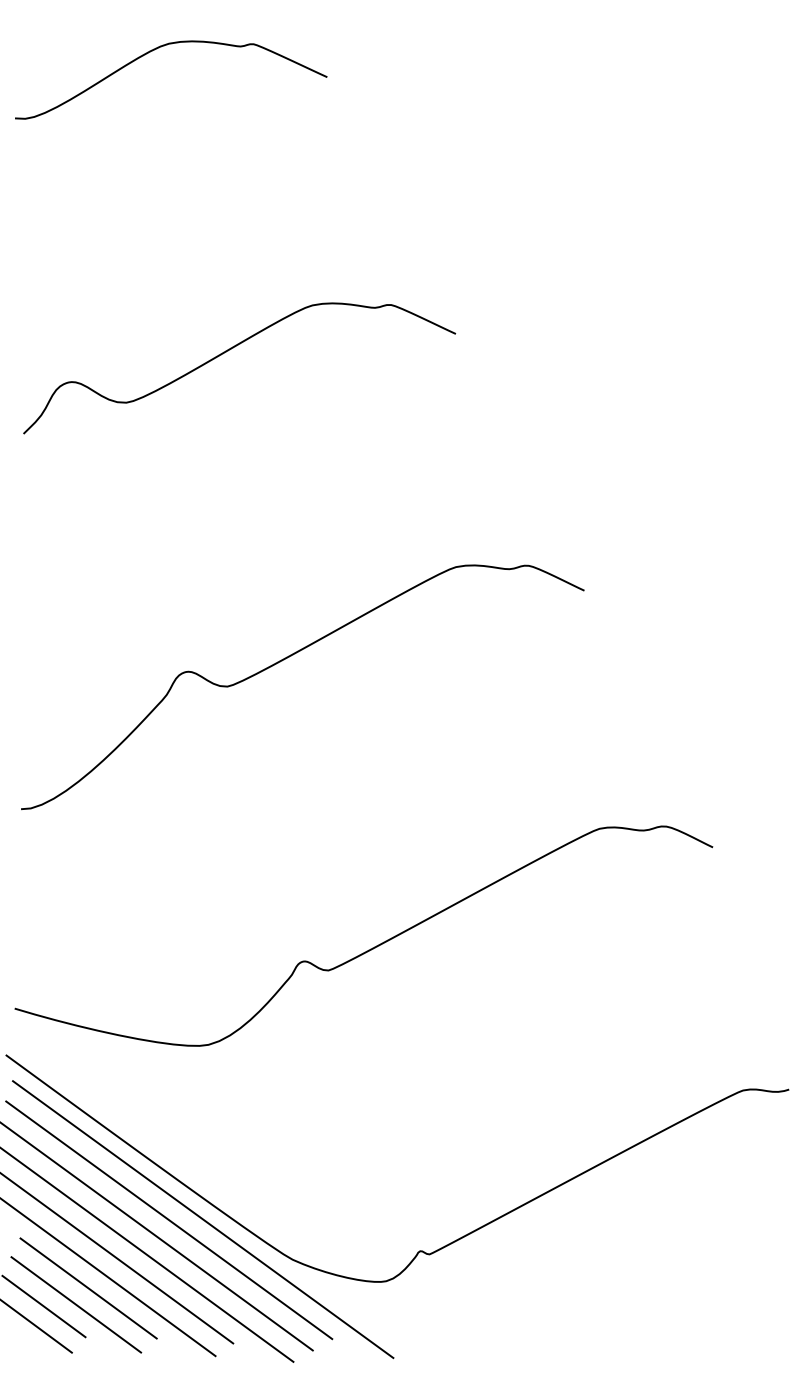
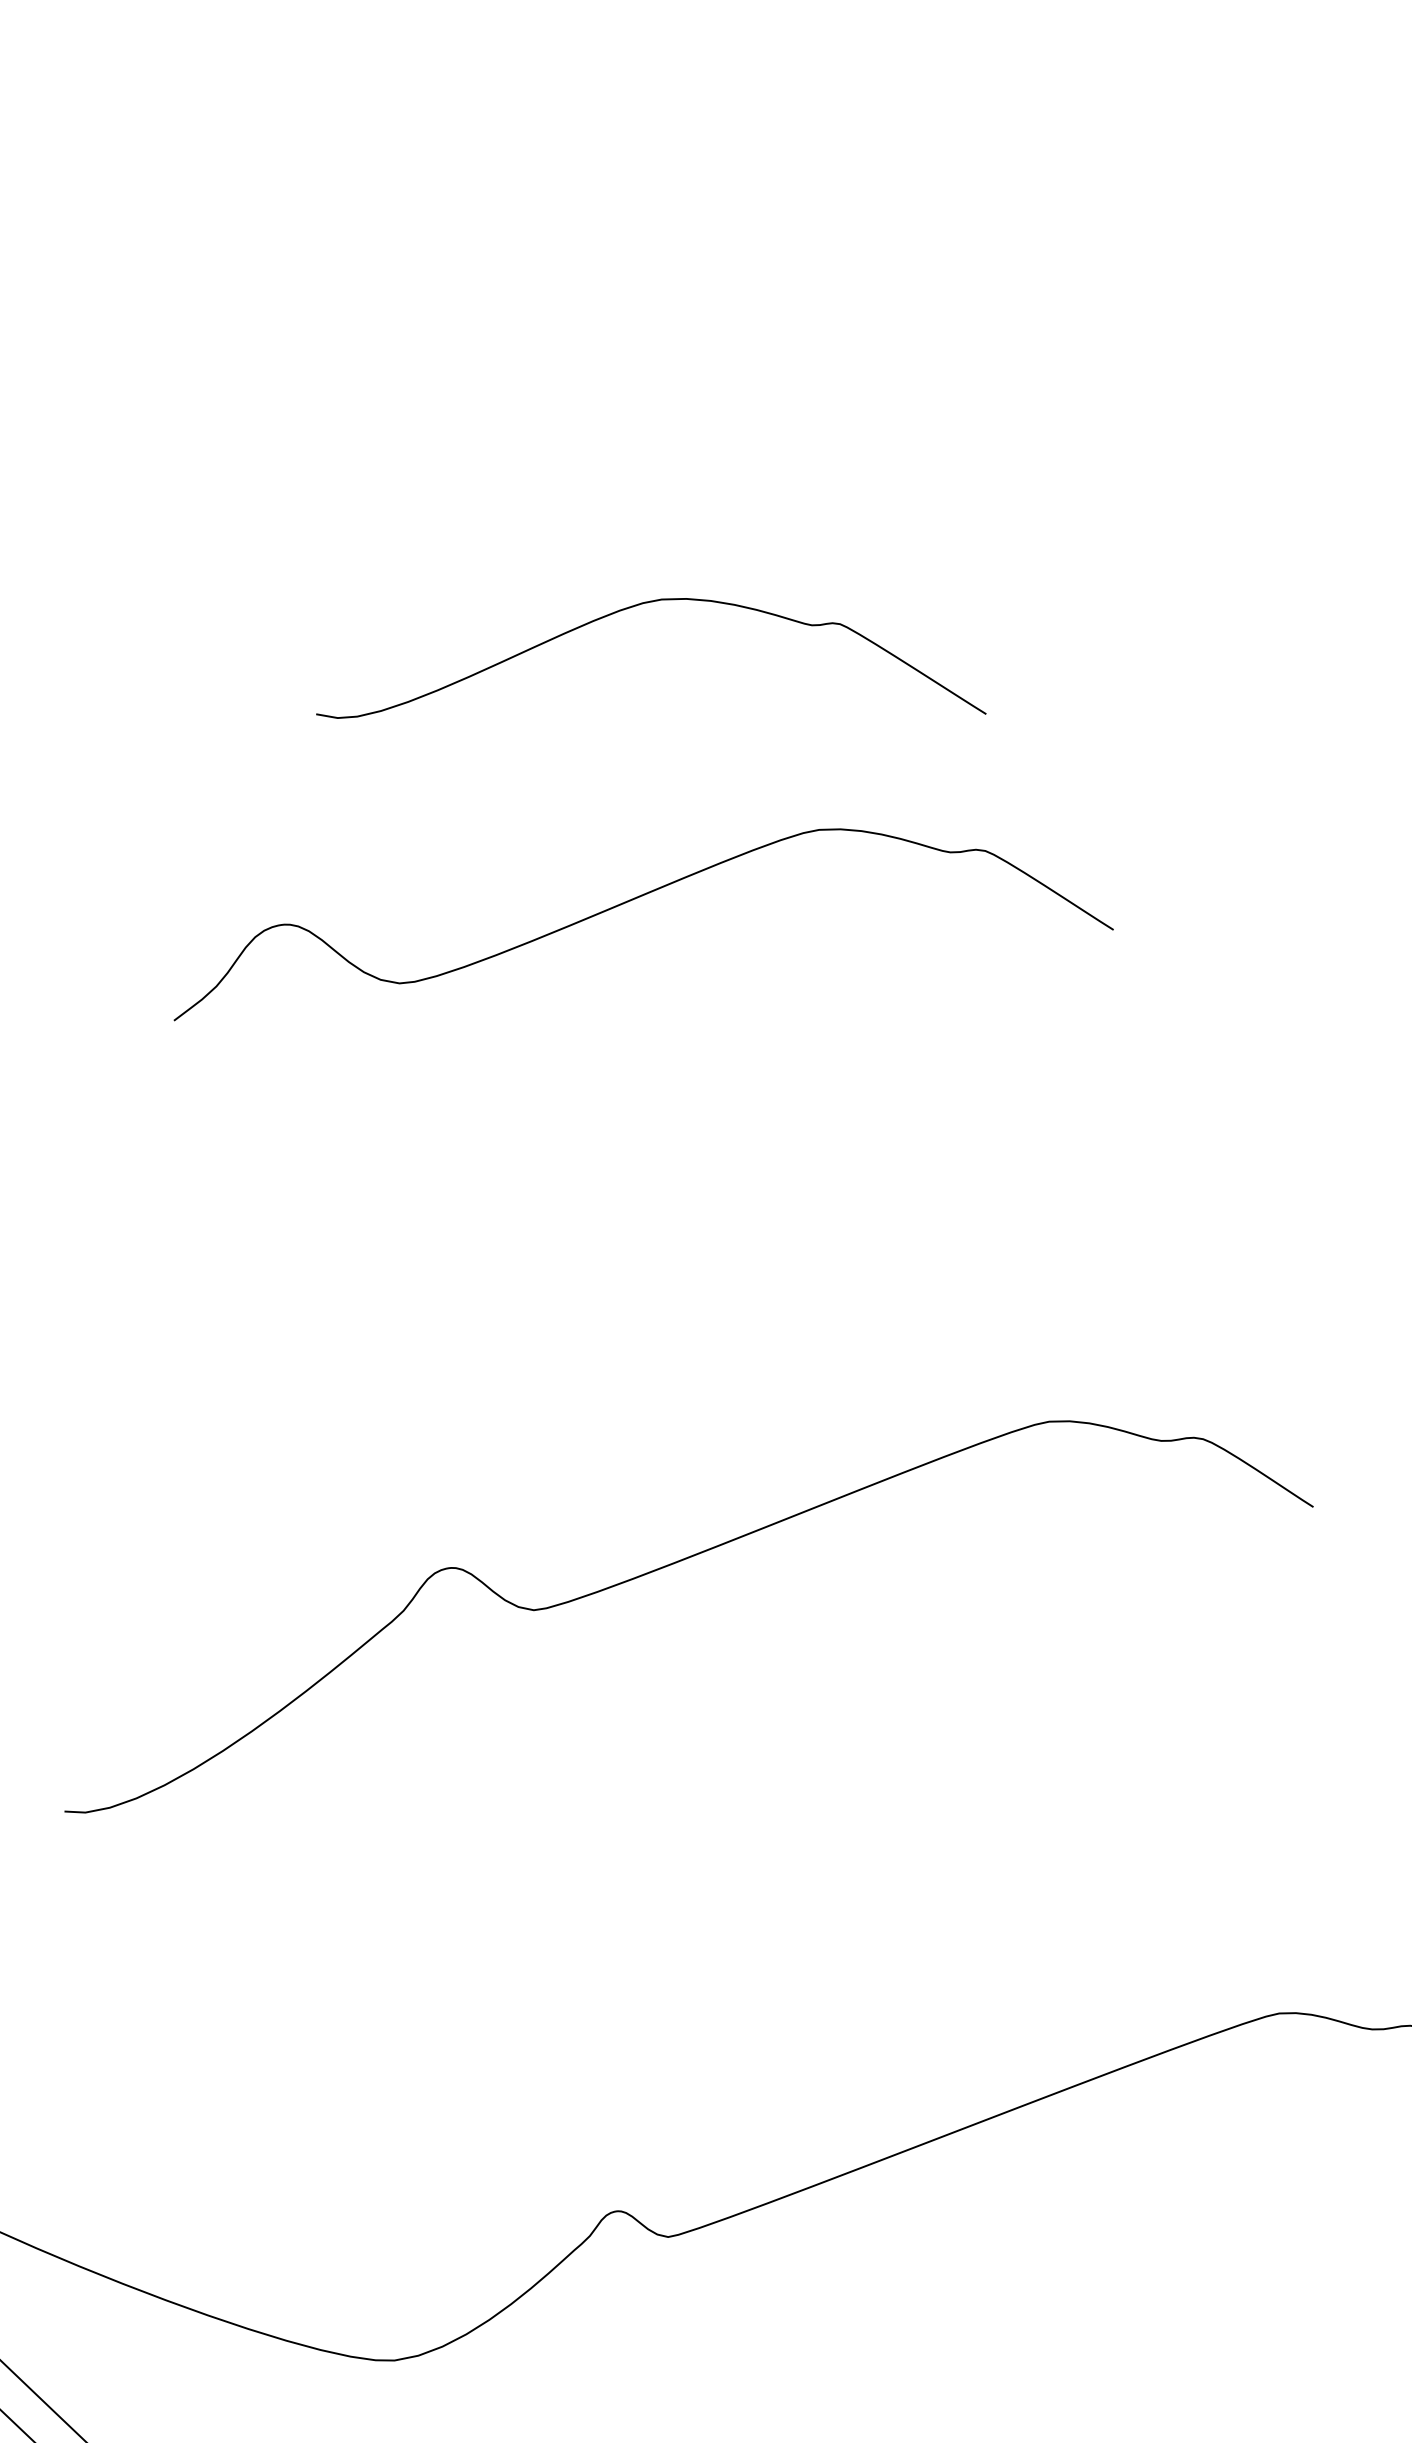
curve: (159, 48) -> (640, 606), moved

